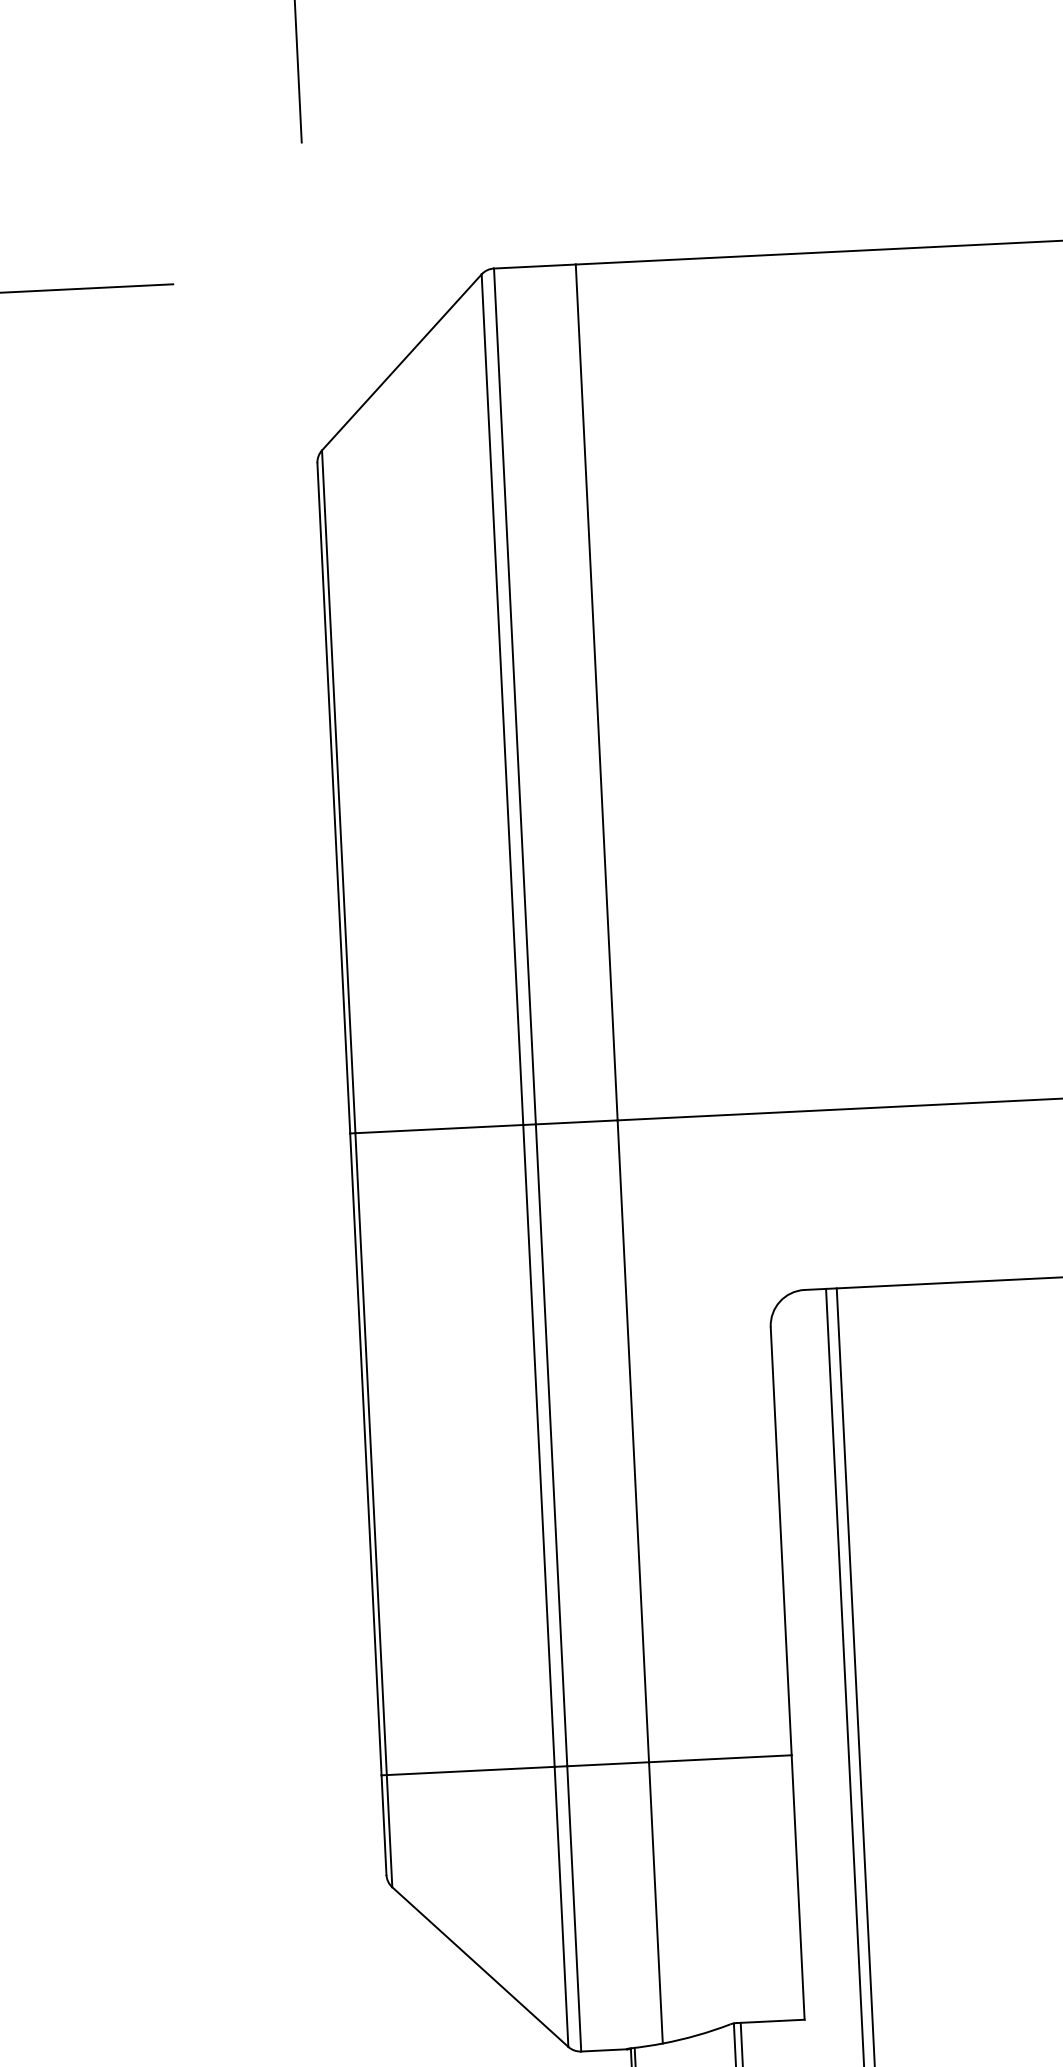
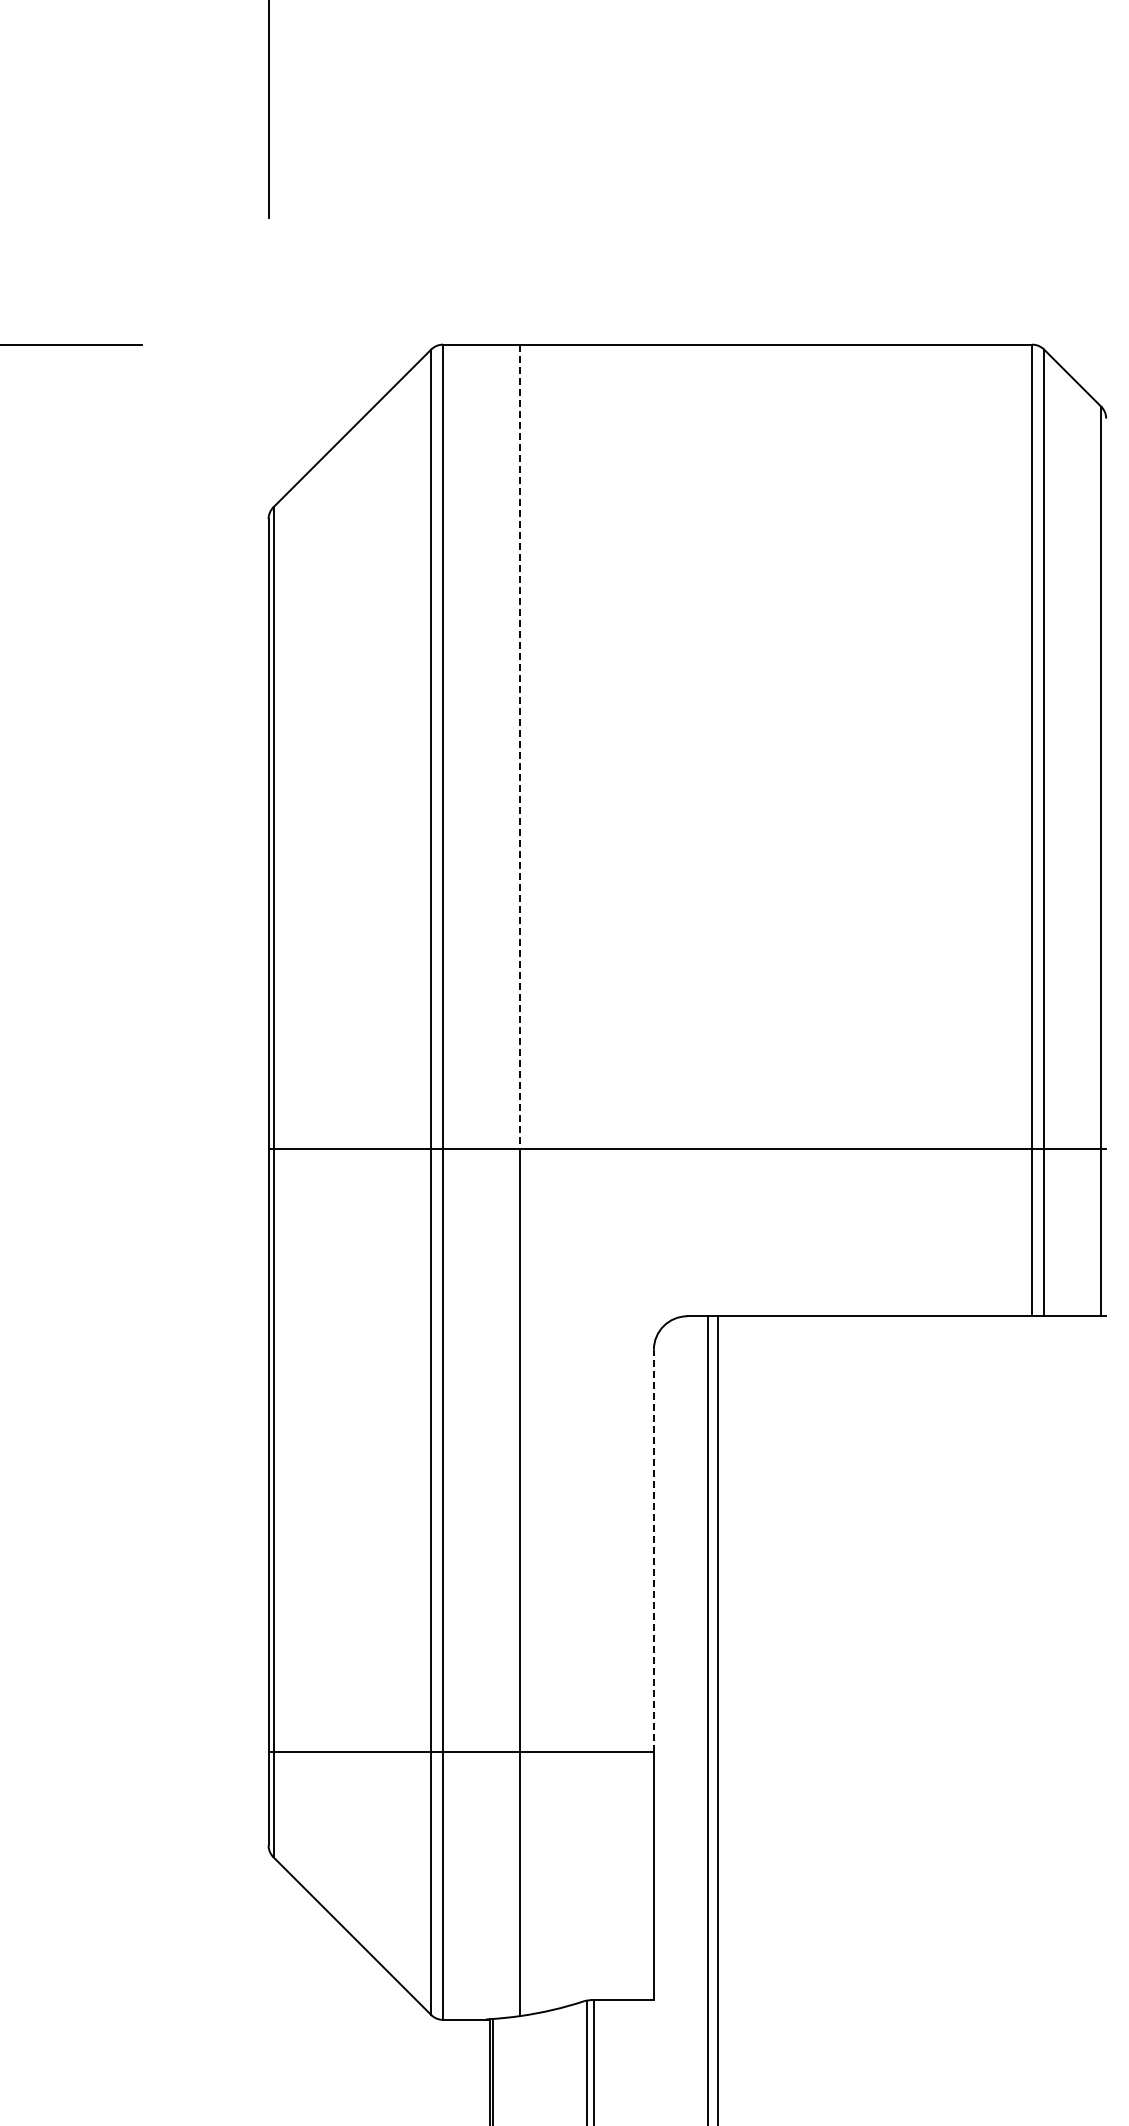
line: (596, 693) -> (519, 747), solid -> dashed
line: (780, 1540) -> (653, 1550), solid -> dashed

